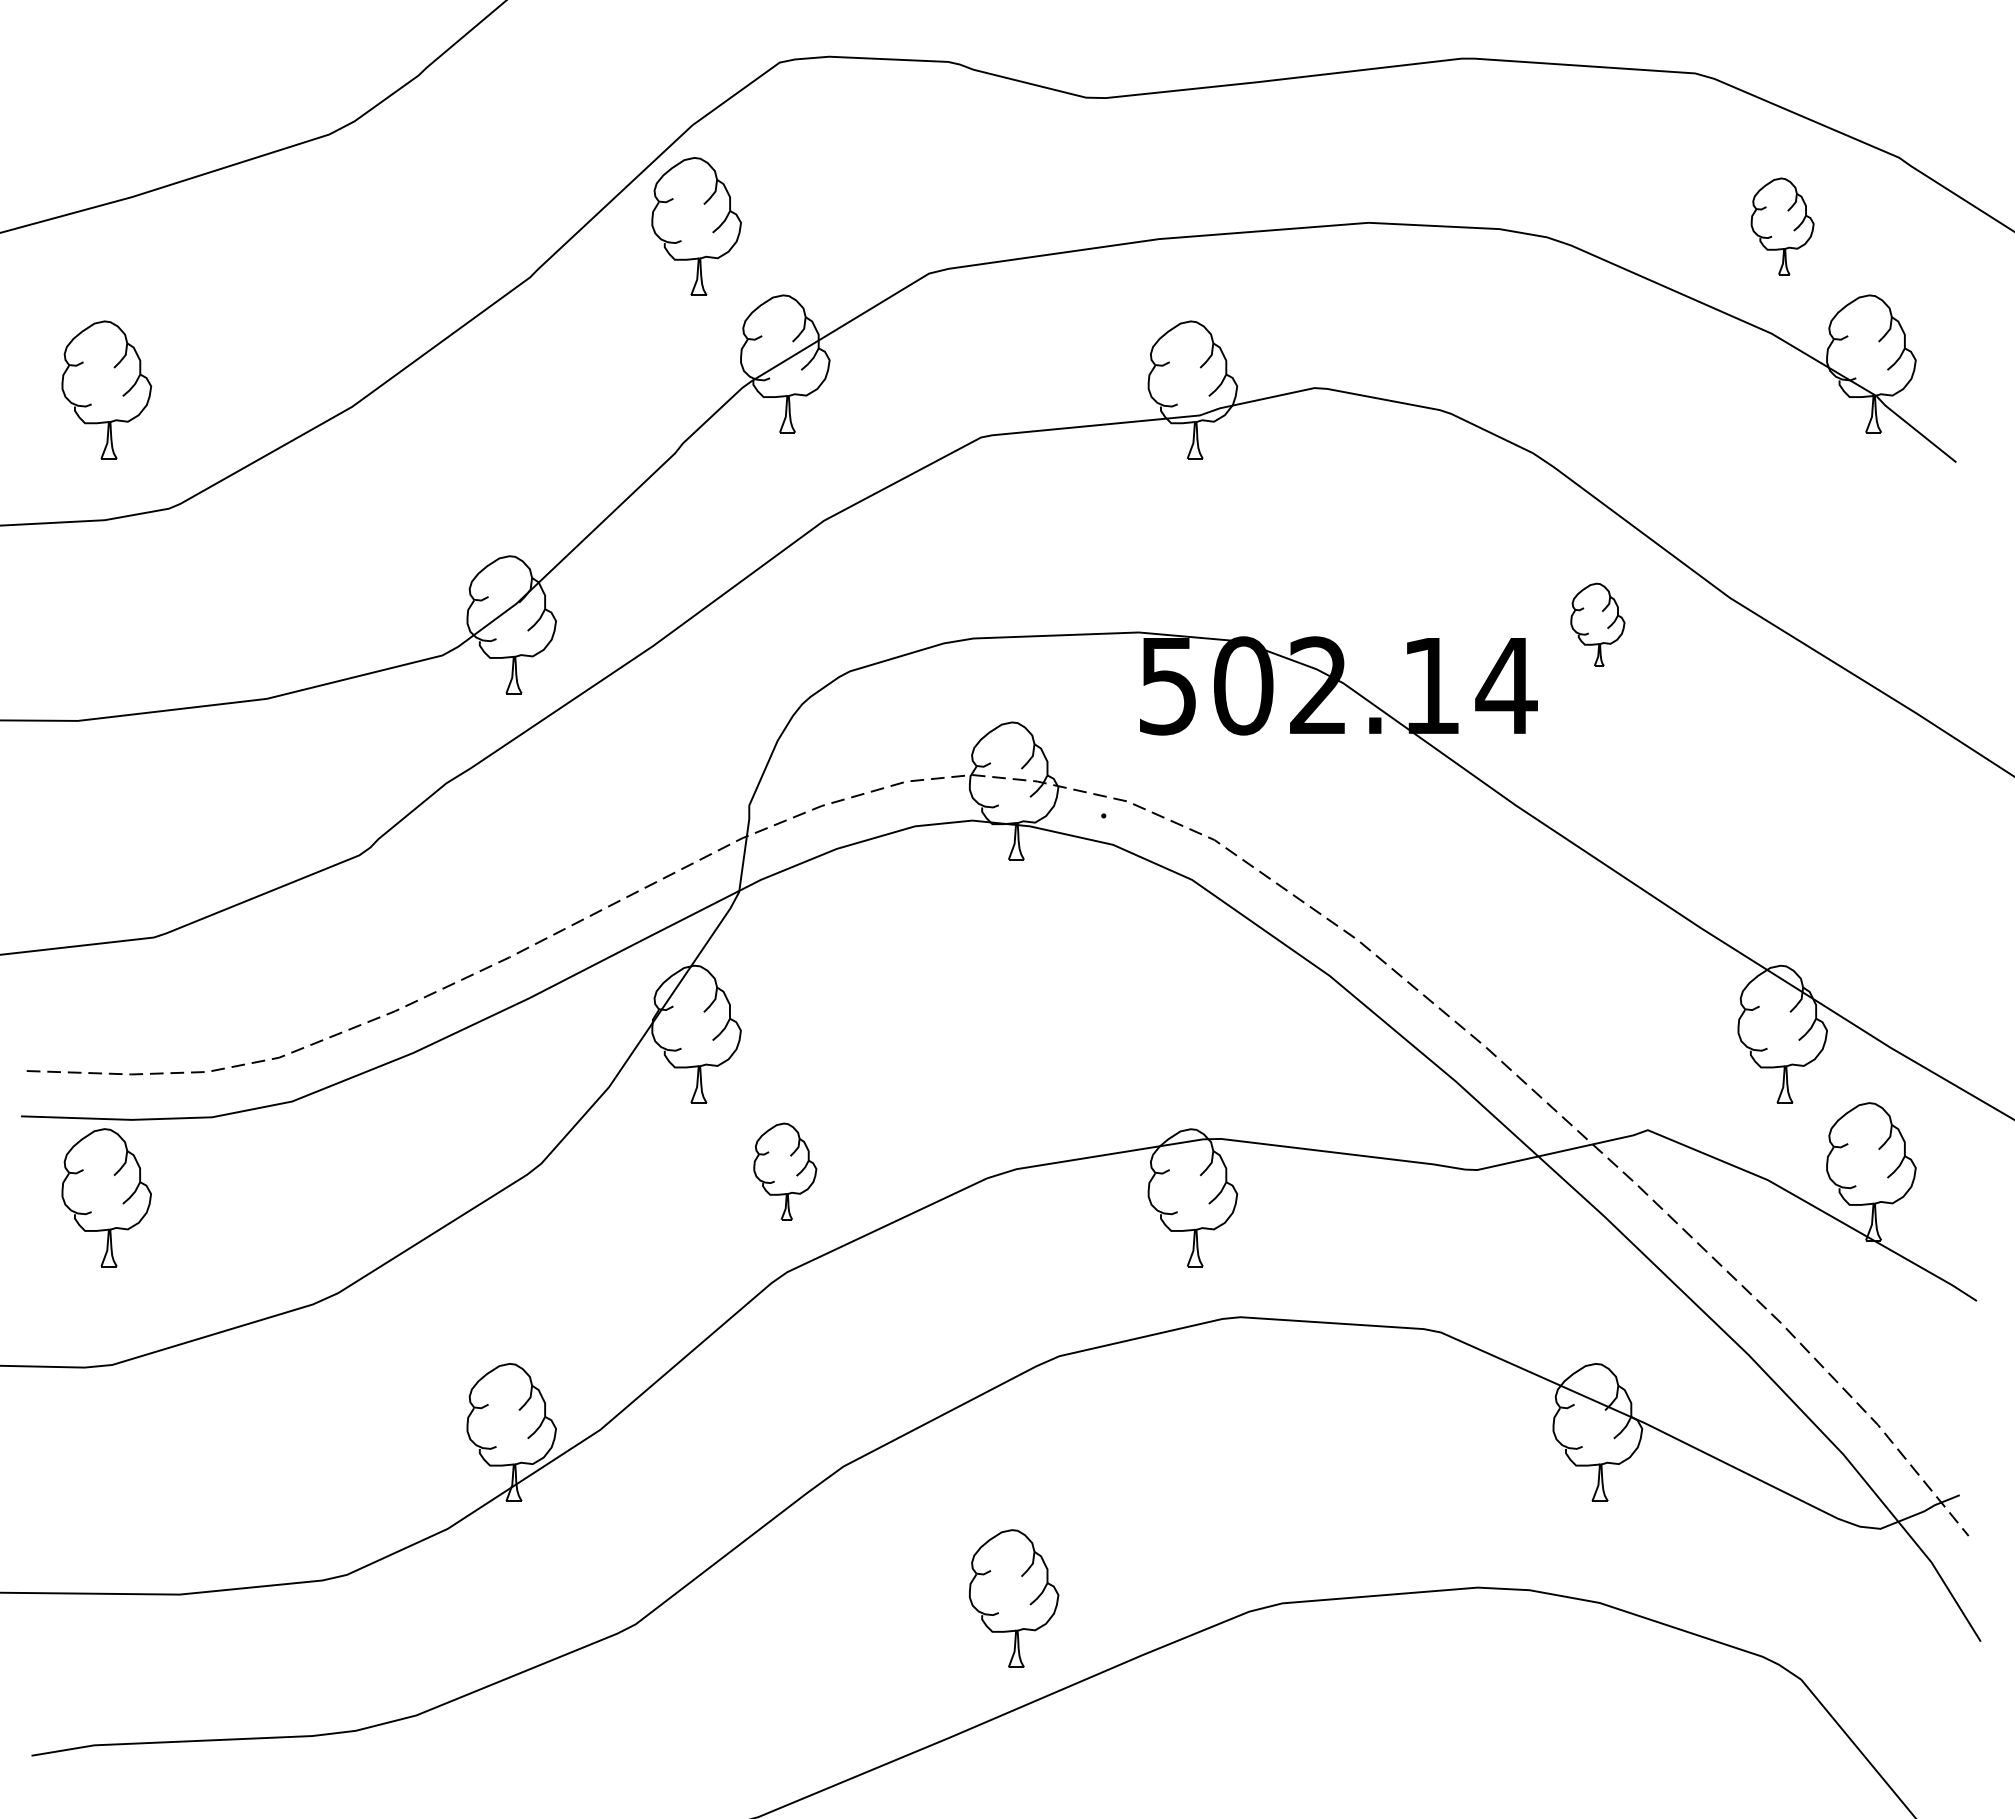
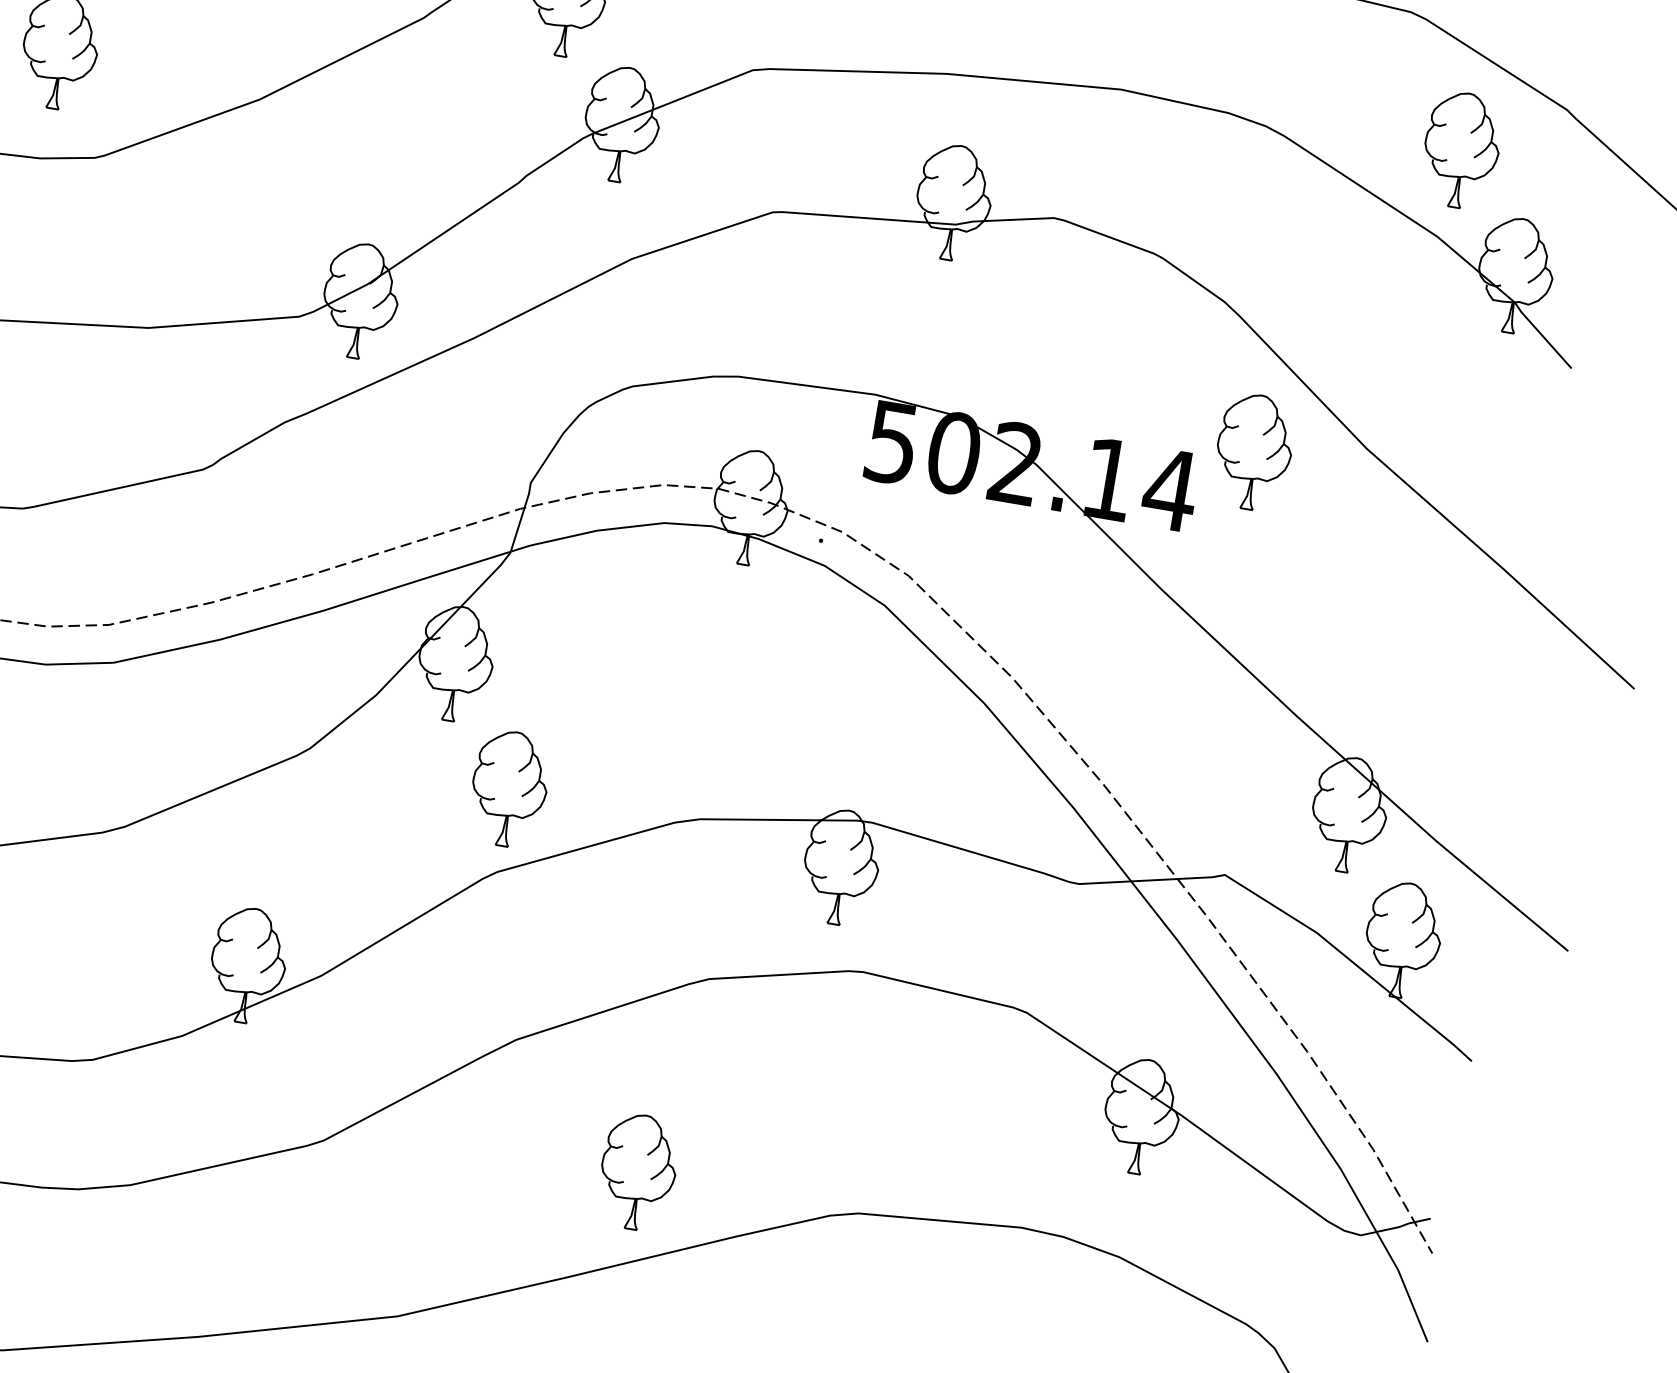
part: (1782, 226) -> (1461, 150), size x1.43
part: (1597, 624) -> (1253, 451), size x1.67
part: (785, 1171) -> (509, 788), size x1.43

